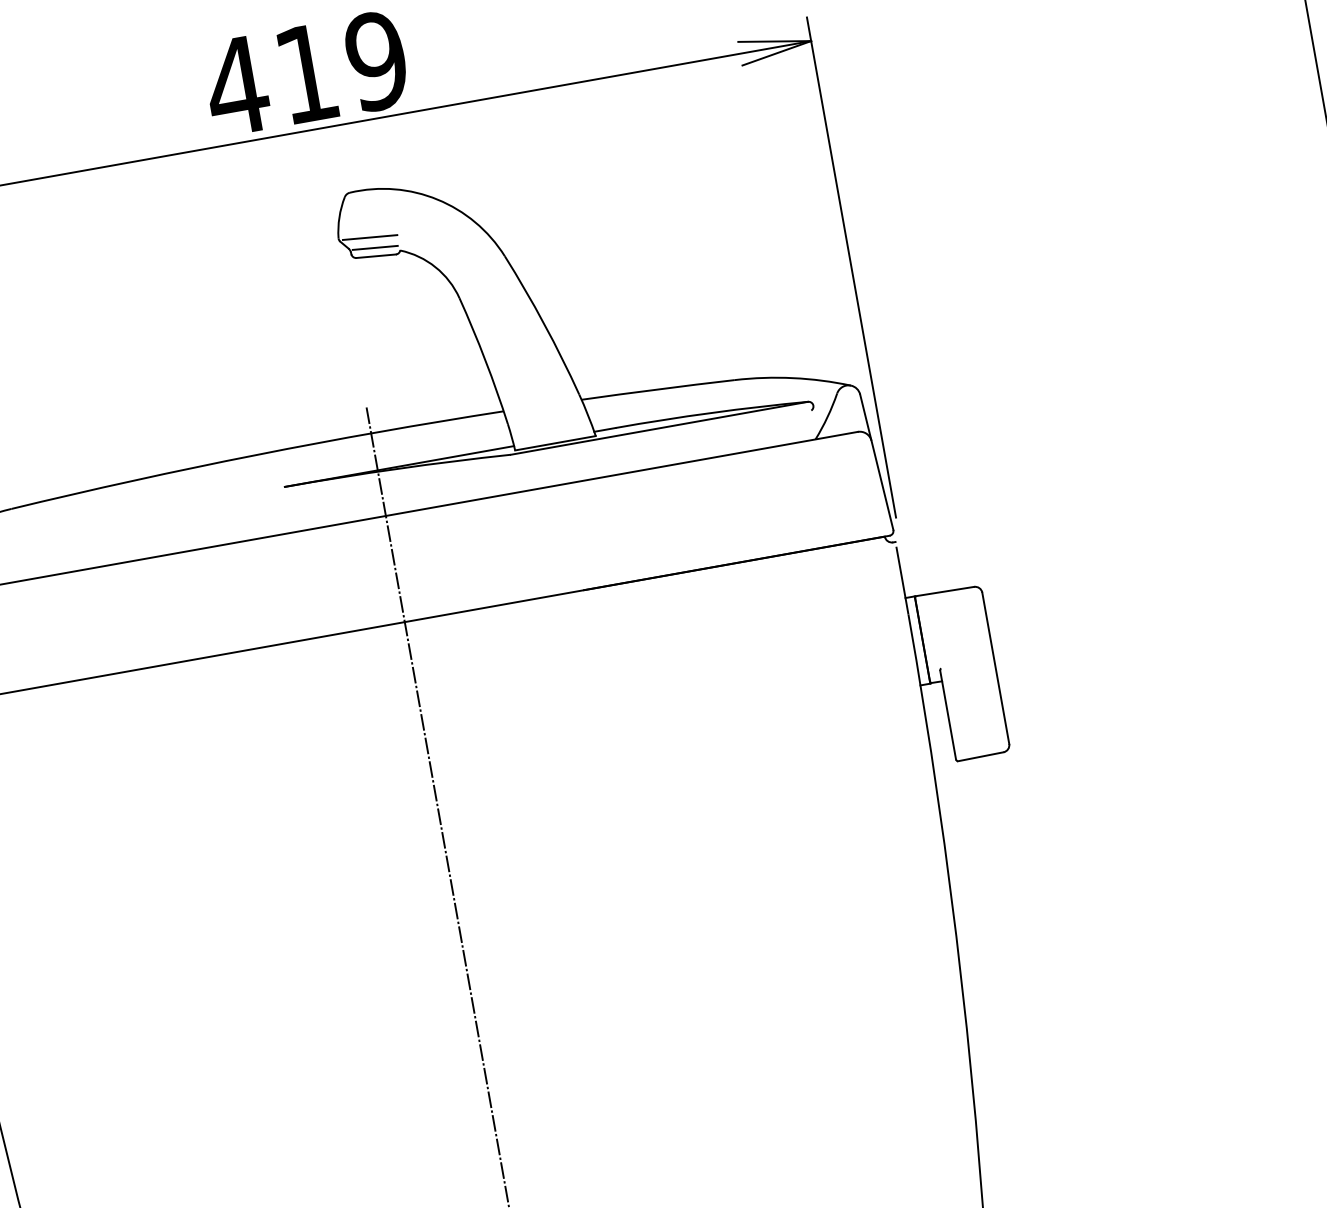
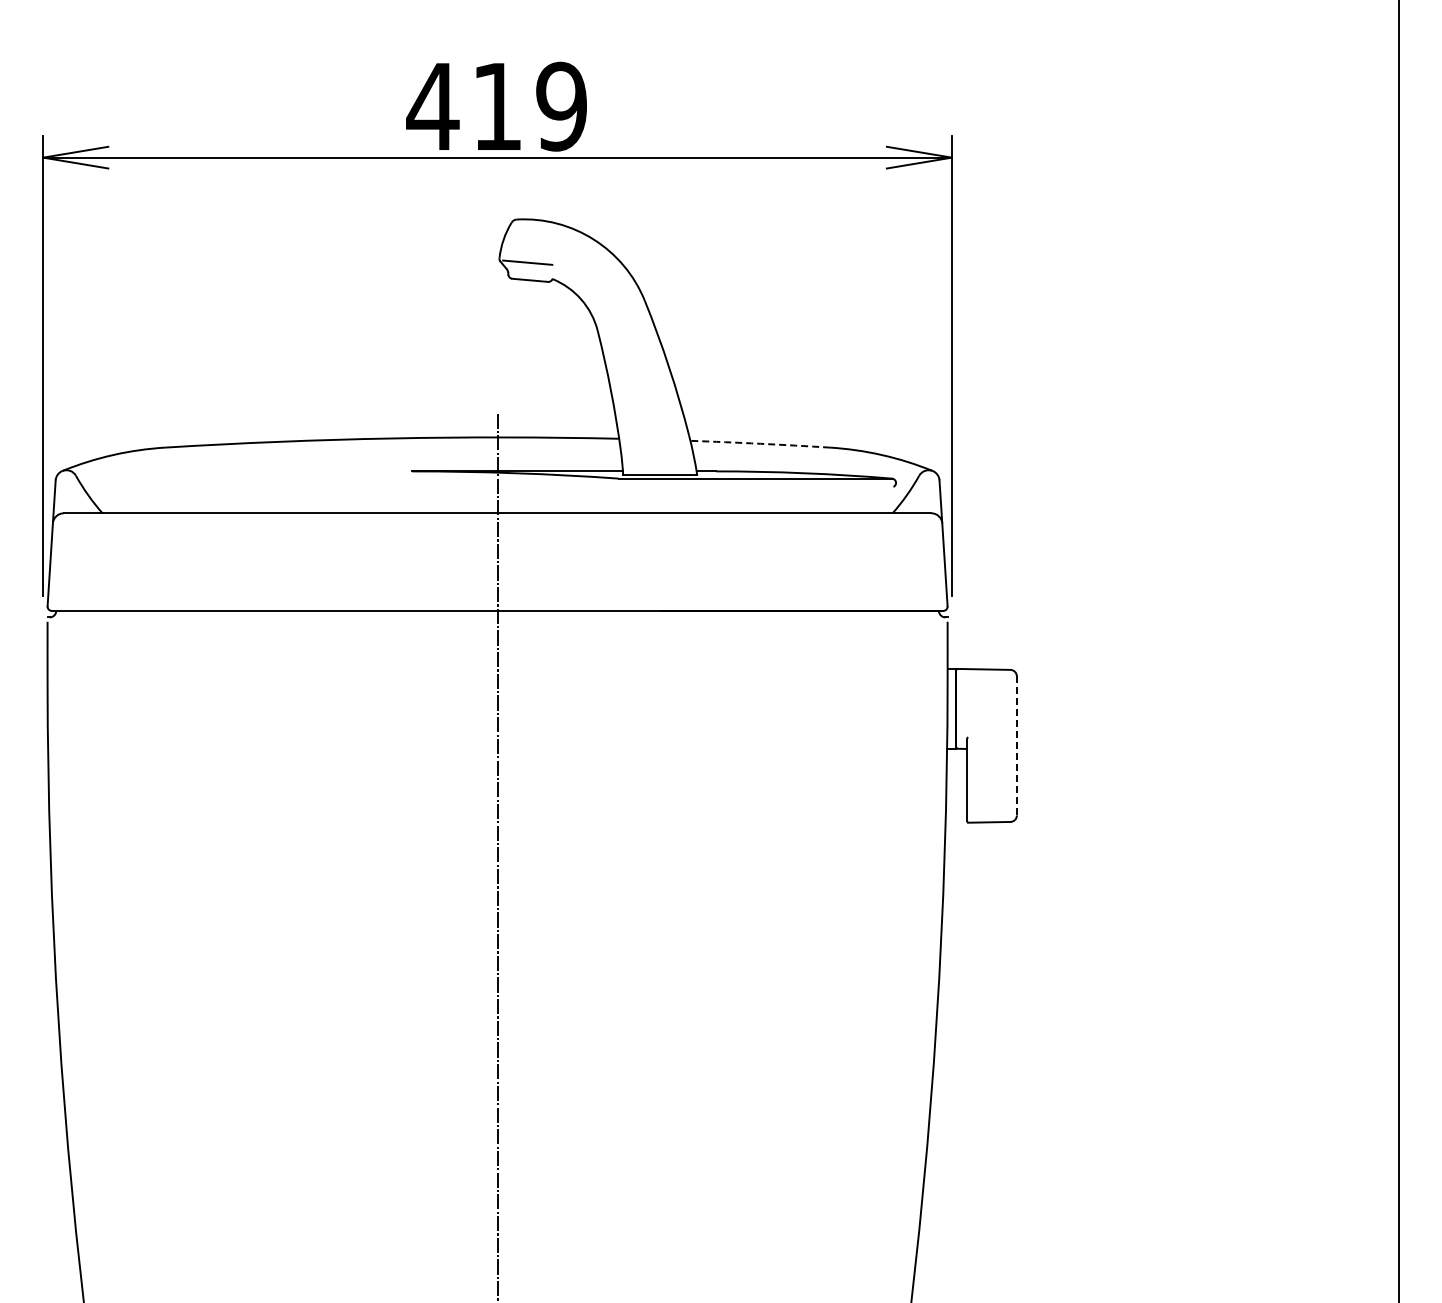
line: (375, 247) -> (530, 272), removed
arc: (658, 389) -> (760, 443), solid -> dashed
line: (995, 667) -> (1016, 745), solid -> dashed

